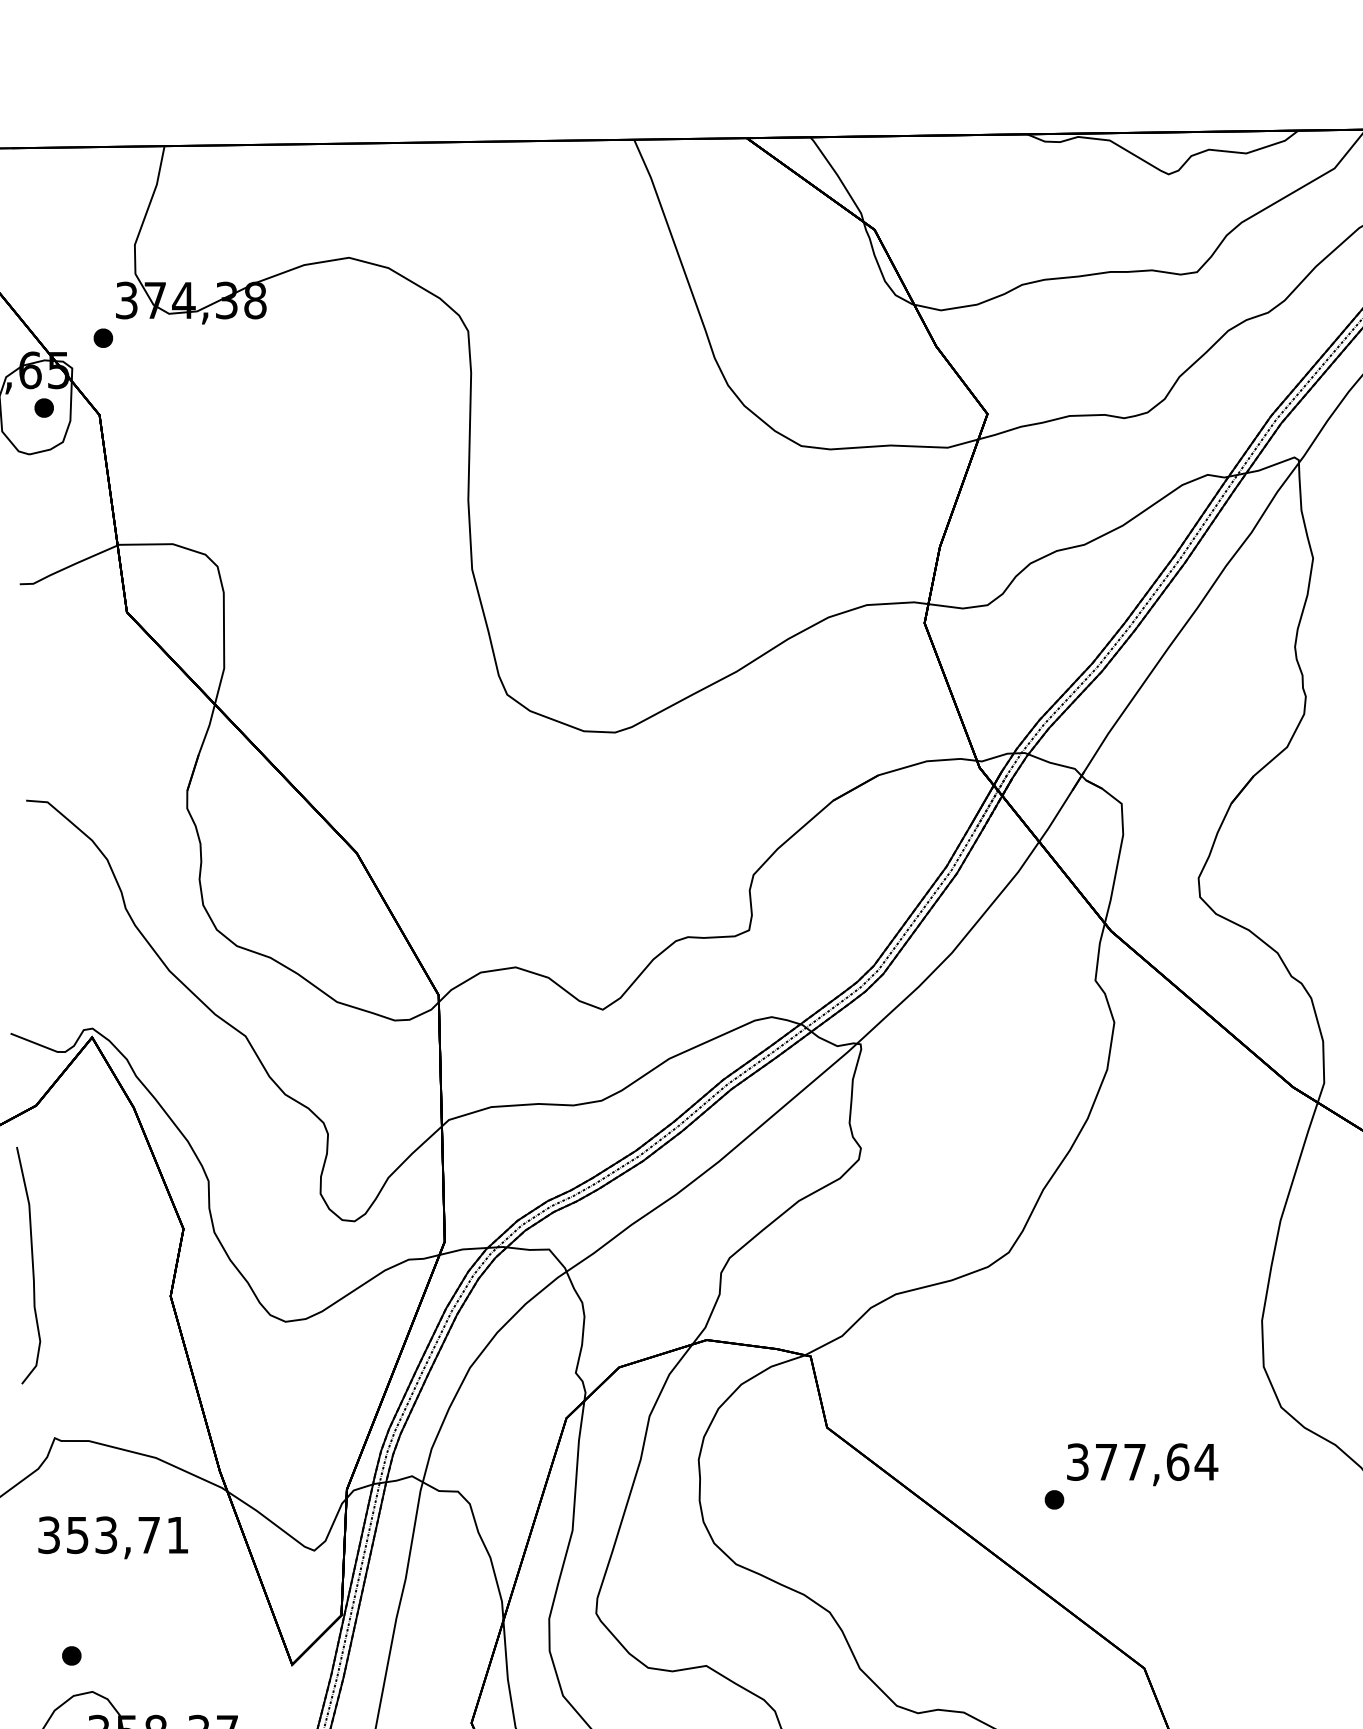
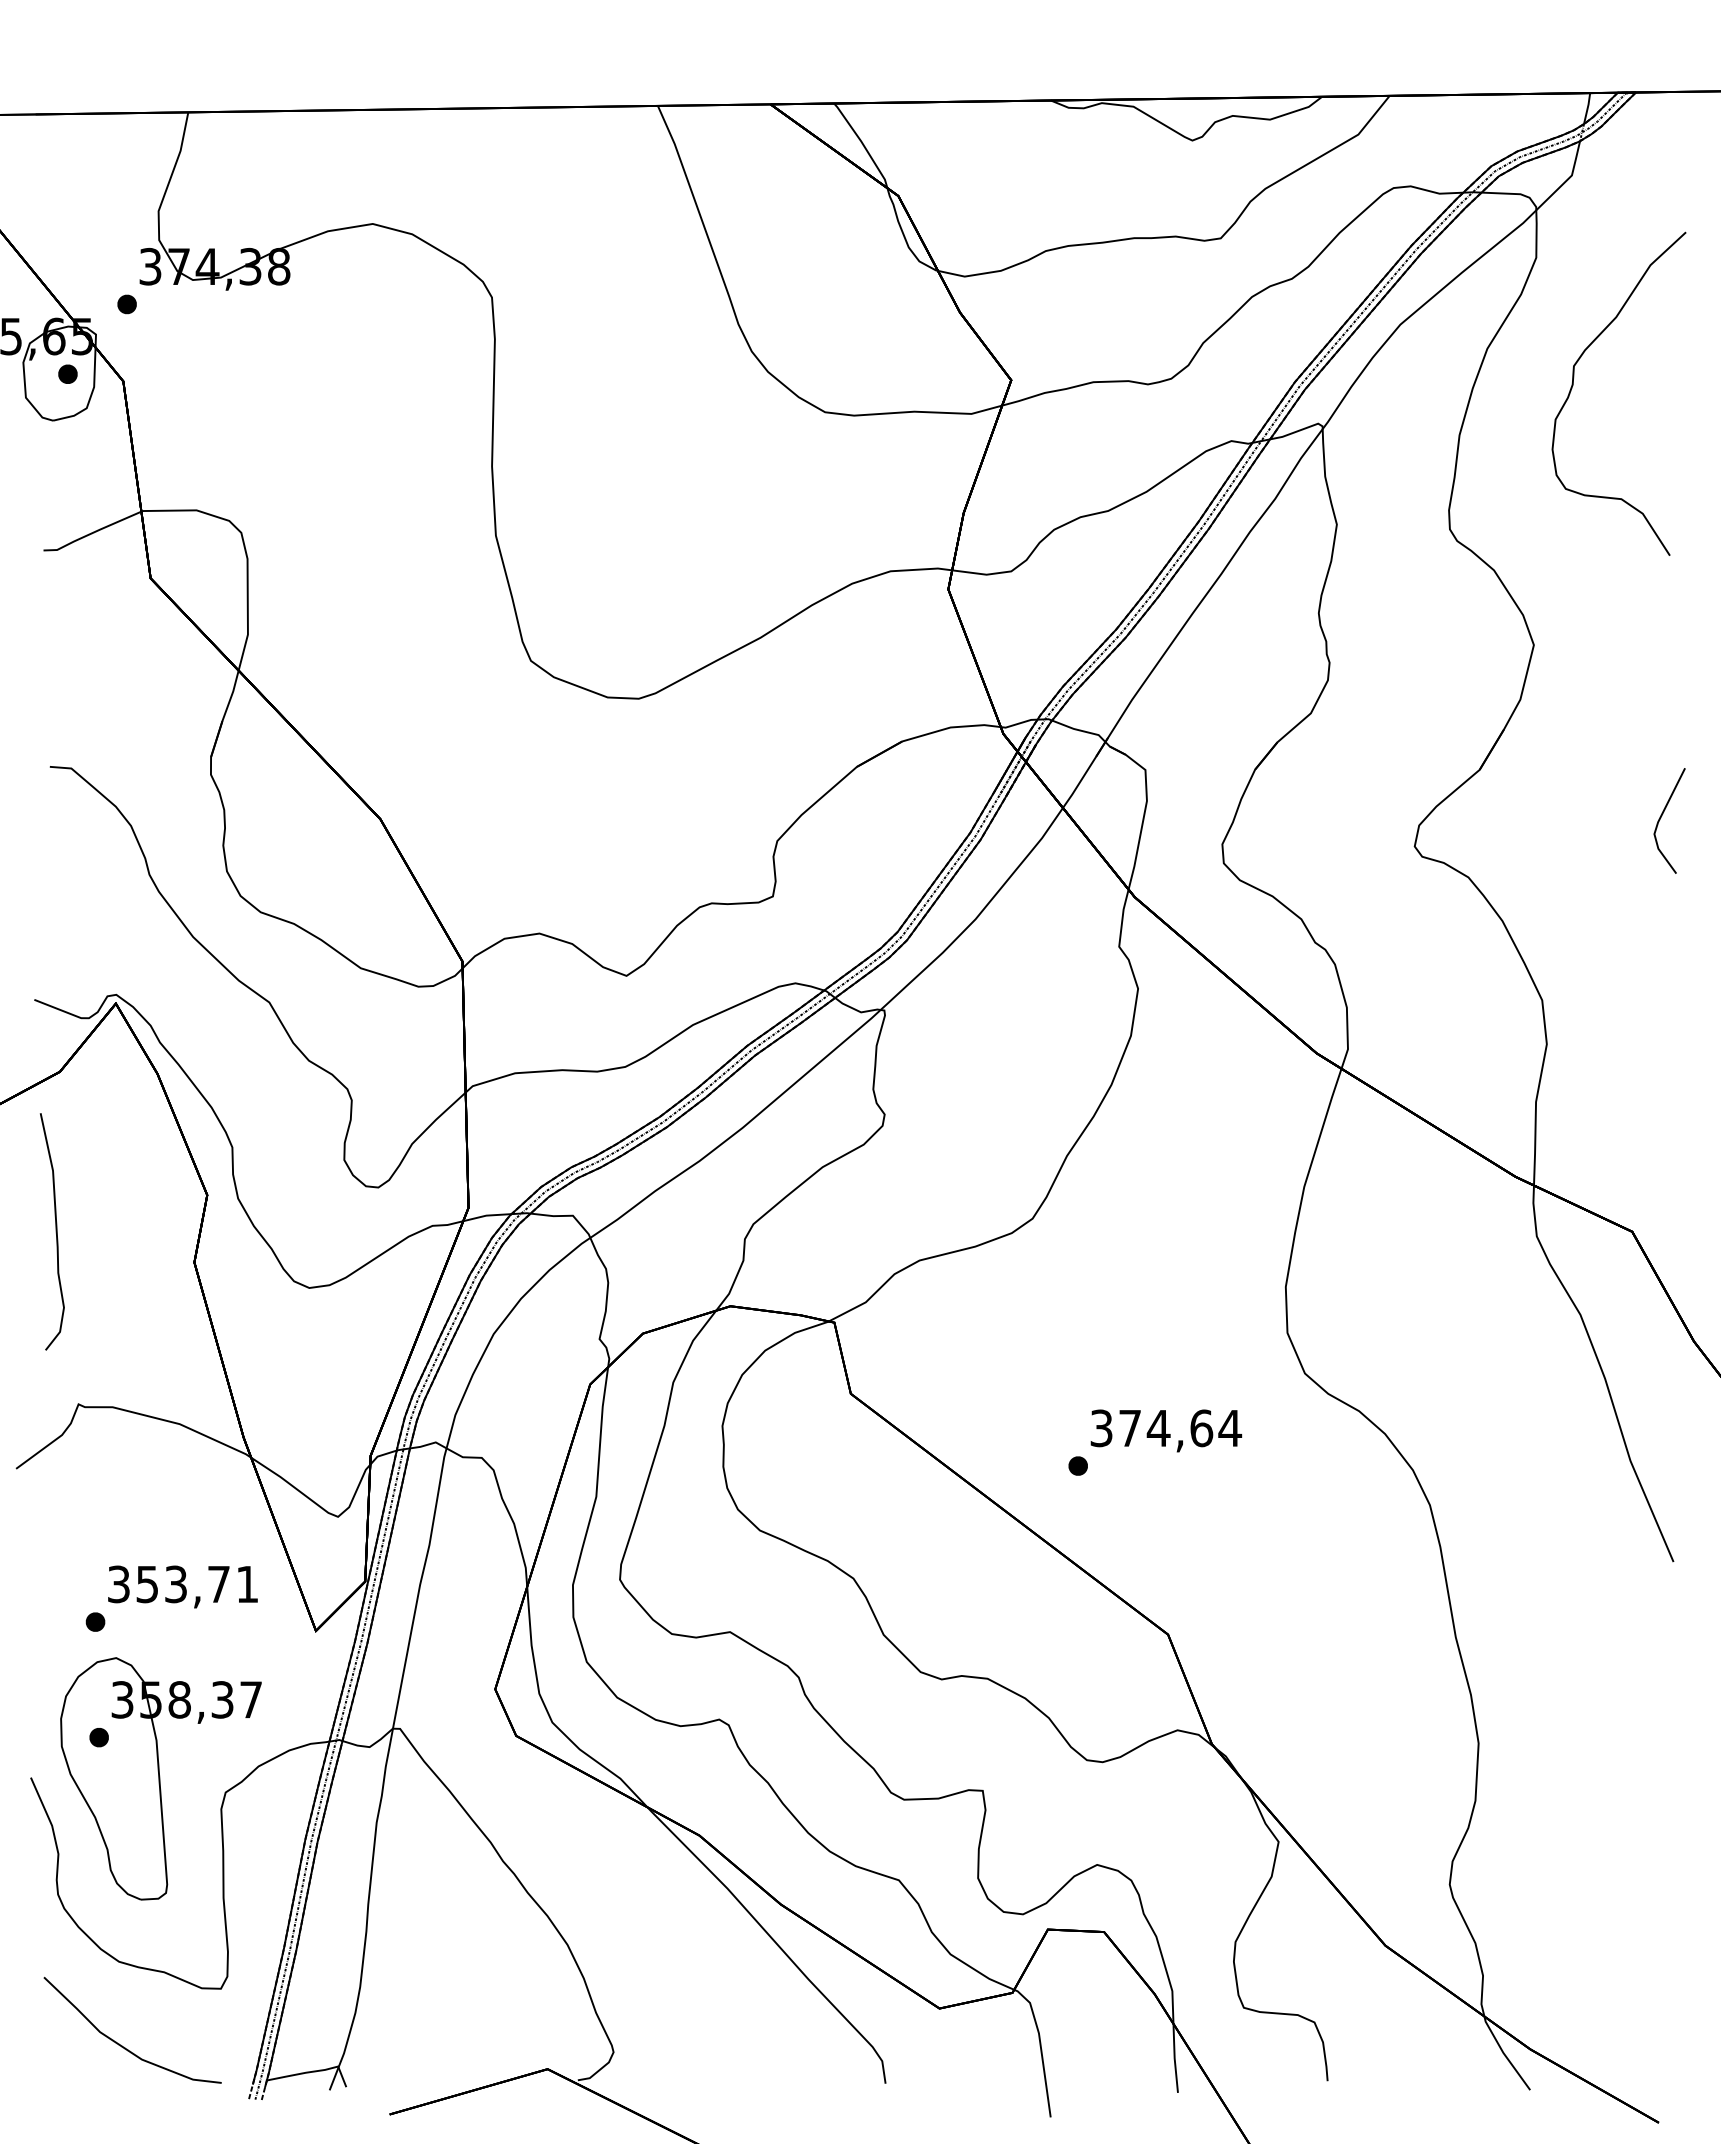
text: (1134, 1462) -> (1158, 1428), 377,64 -> 374,64
text: (112, 1537) -> (182, 1586), moved

